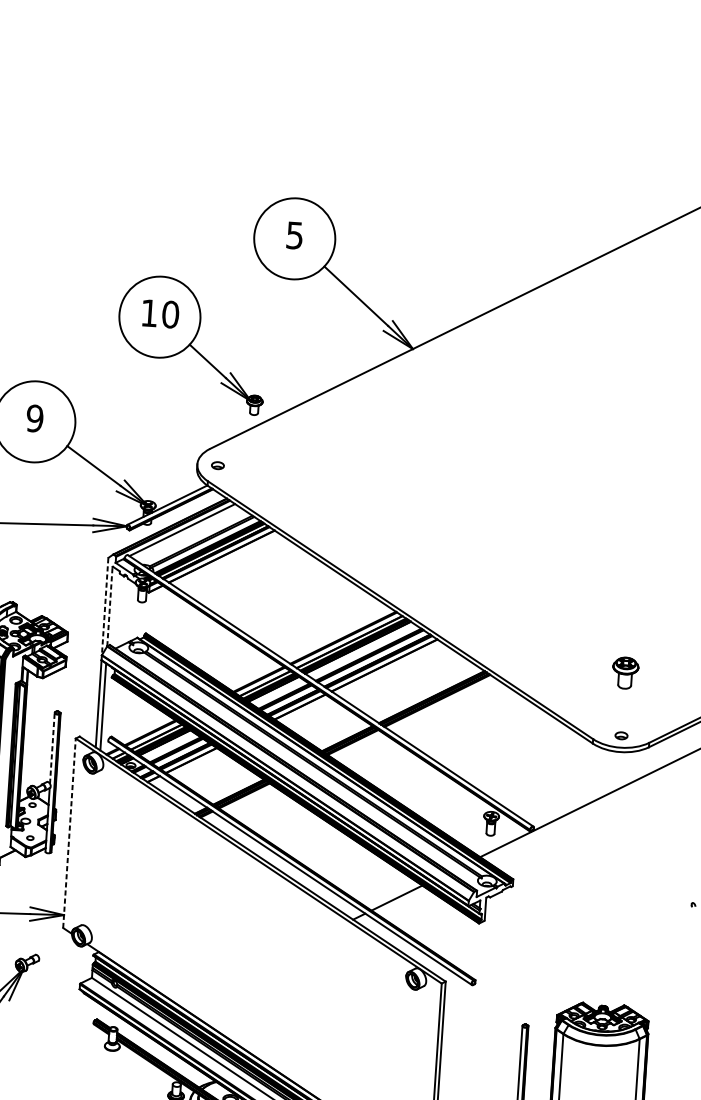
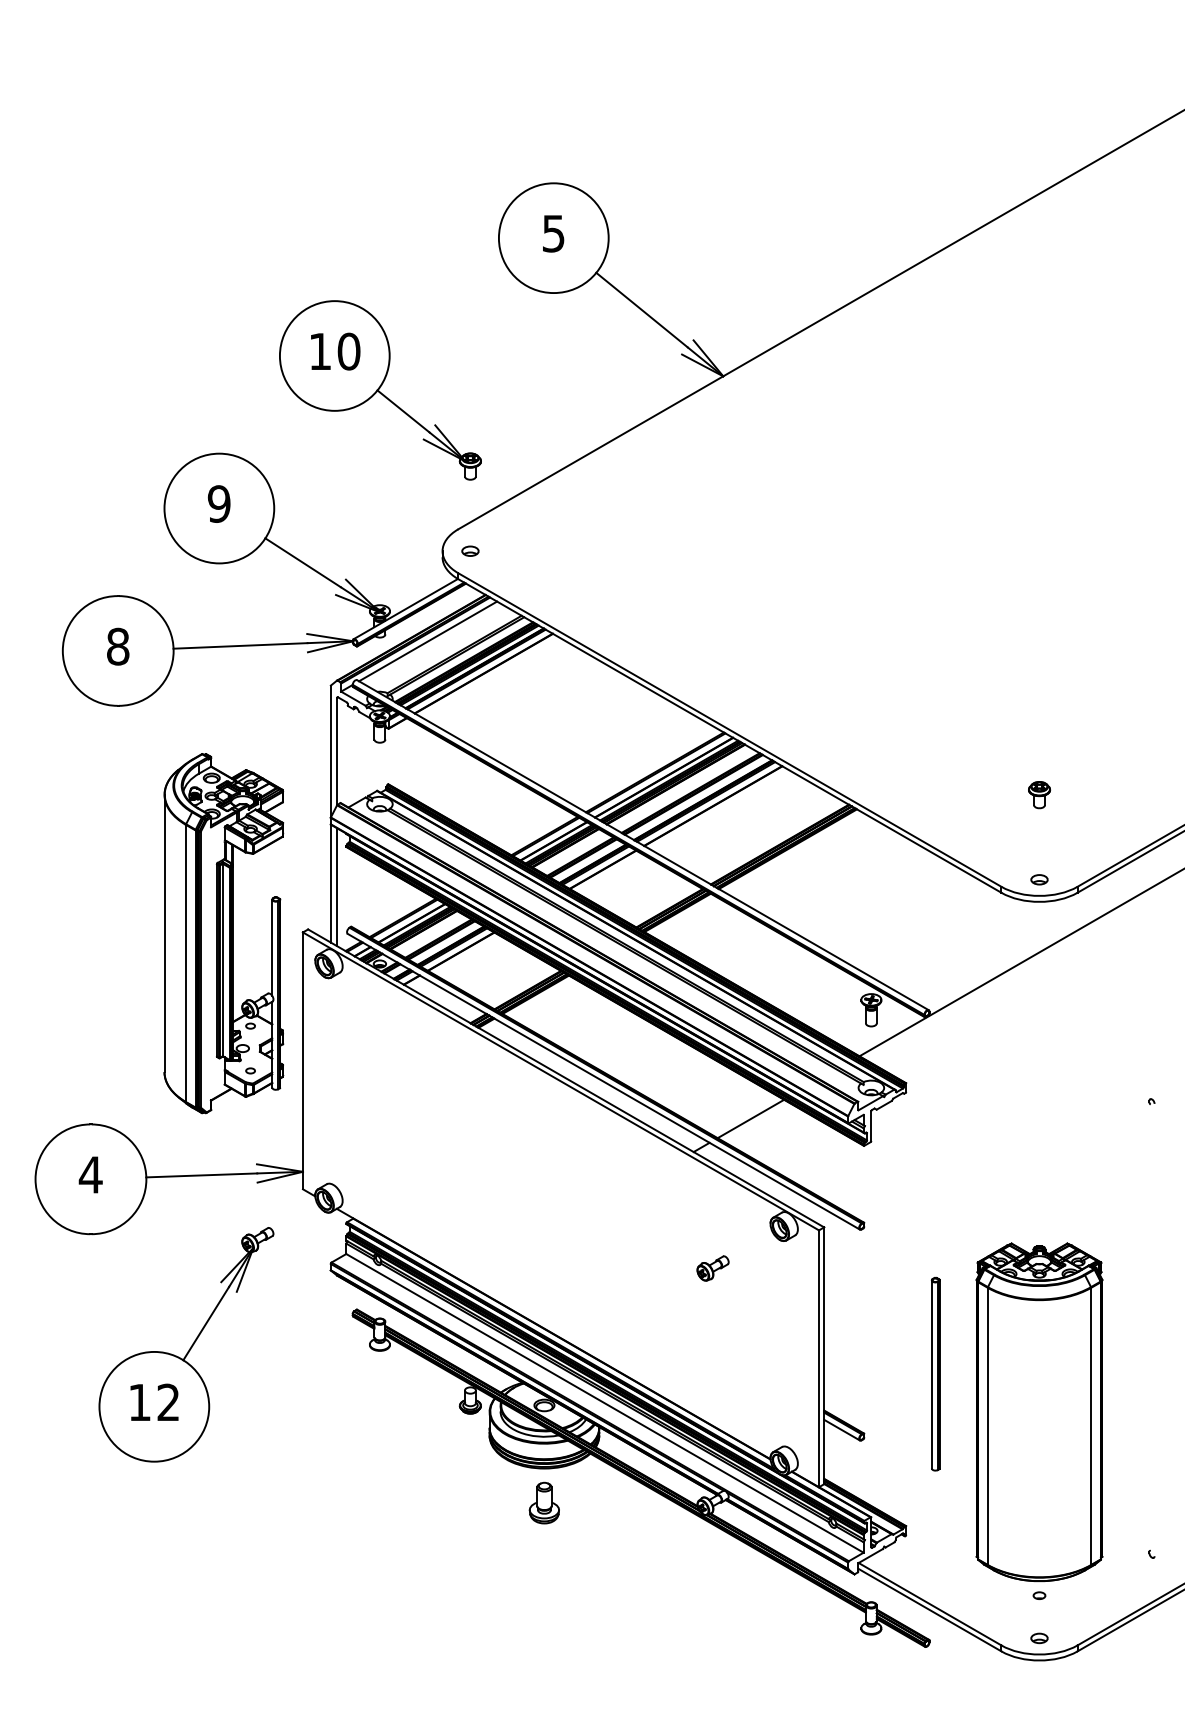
part: (191, 344) -> (380, 390), moved
line: (104, 606) -> (330, 751), dashed -> solid
line: (110, 606) -> (337, 751), dashed -> solid
part: (625, 673) -> (1039, 795), size x0.62
line: (52, 748) -> (272, 947), dashed -> solid
line: (69, 833) -> (302, 1060), dashed -> solid
part: (361, 1006) -> (712, 1268), added

